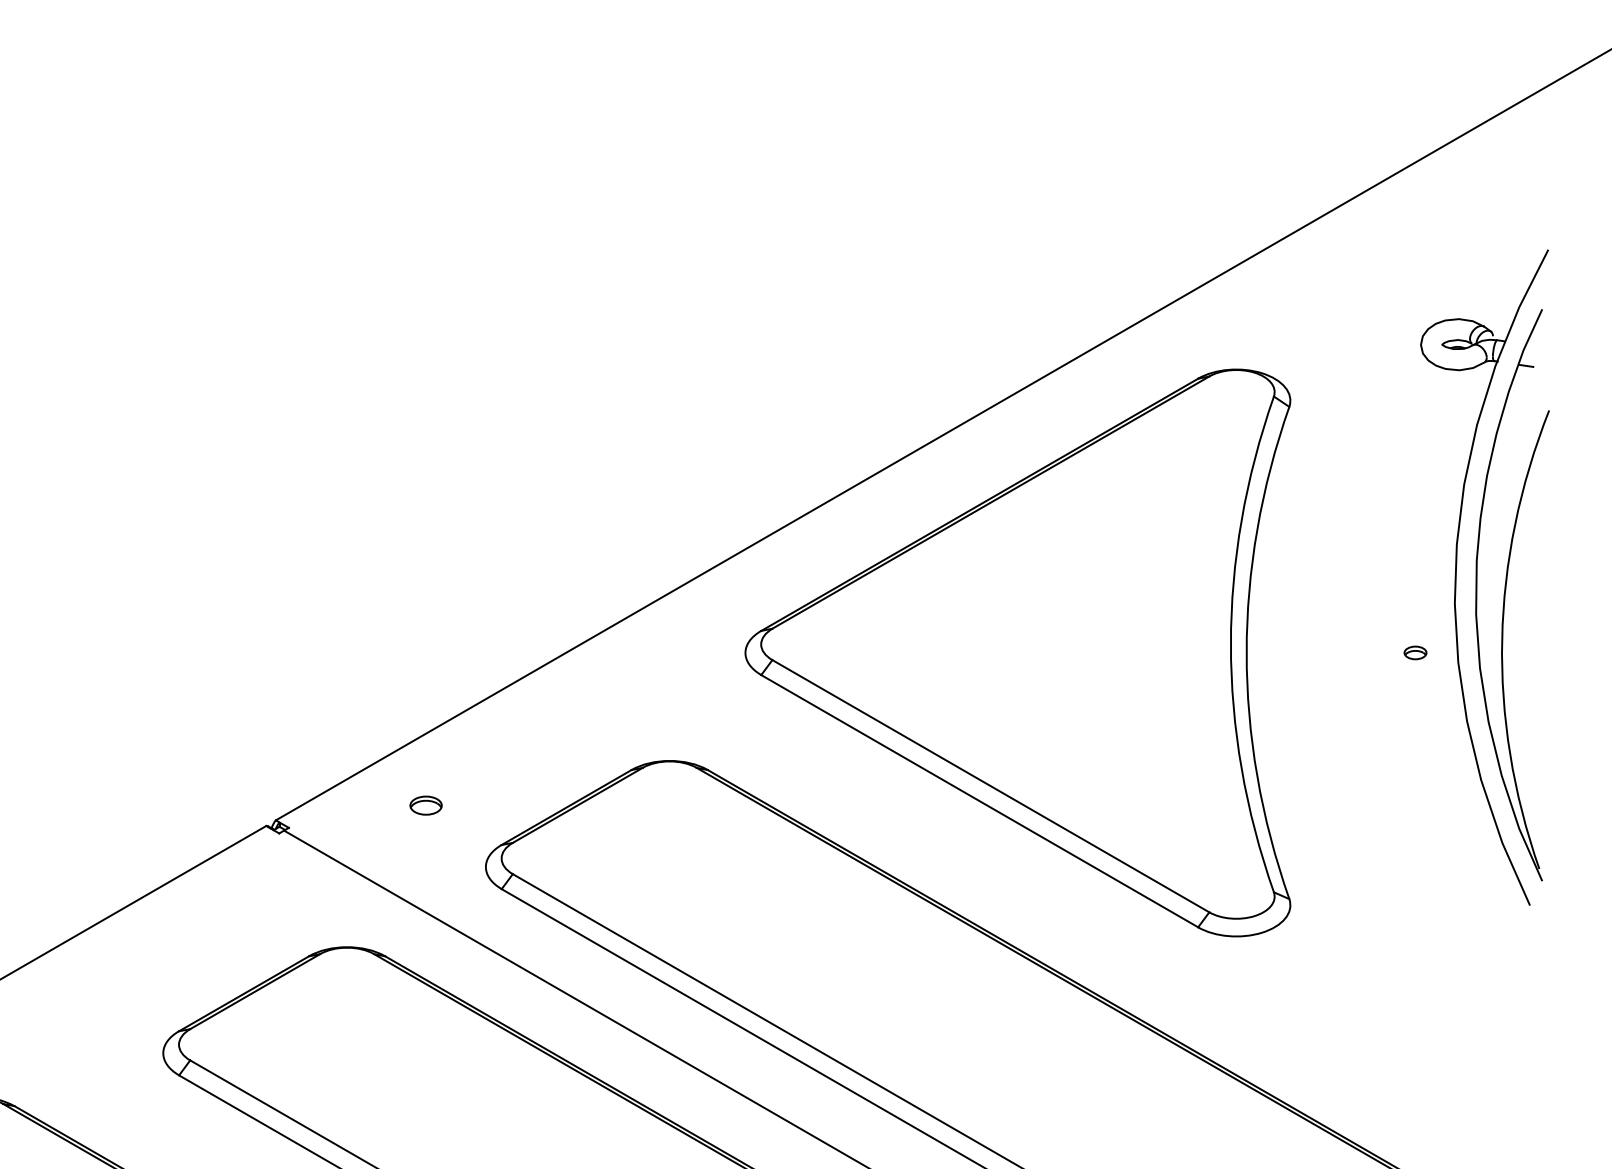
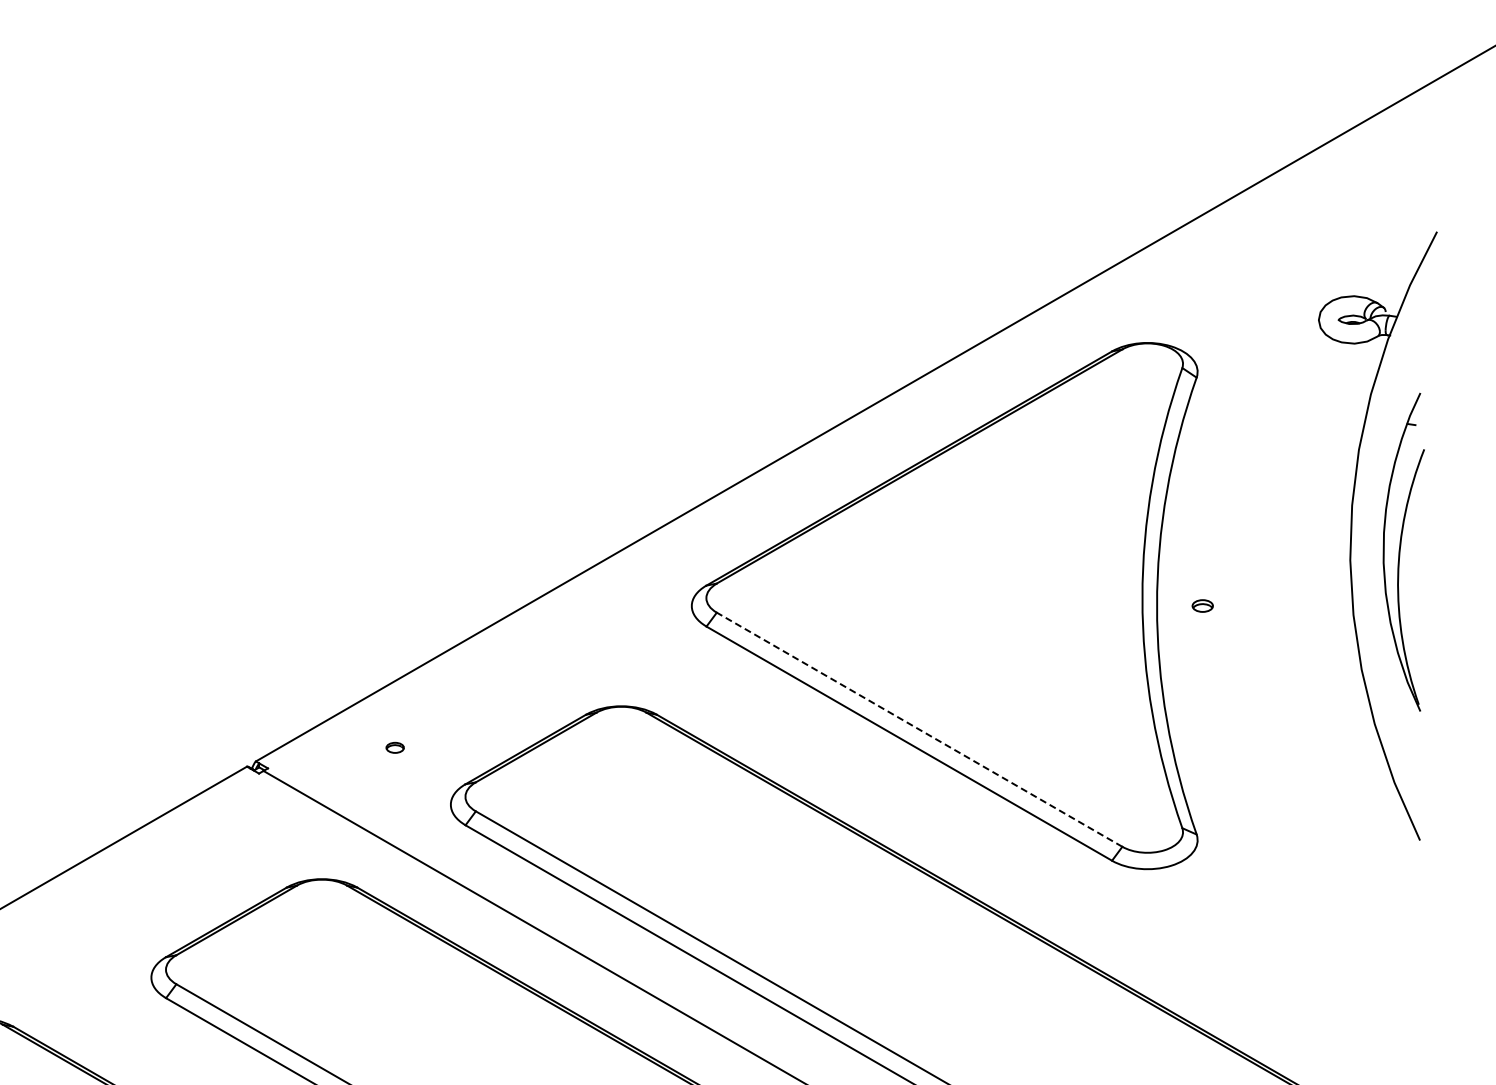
part: (1512, 594) -> (1403, 551), size x0.6
part: (1415, 652) -> (1202, 605), moved
line: (990, 785) -> (919, 729), solid -> dashed
part: (425, 805) -> (394, 747), size x0.6

